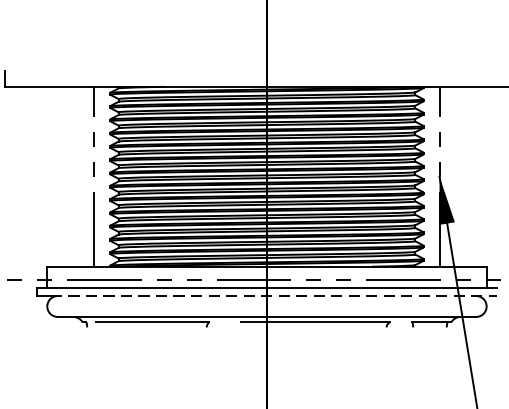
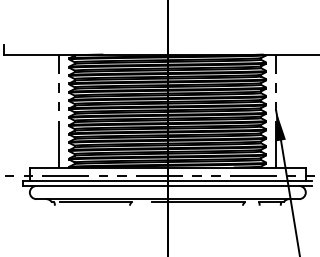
line: (274, 295) -> (172, 185), dashed -> solid

